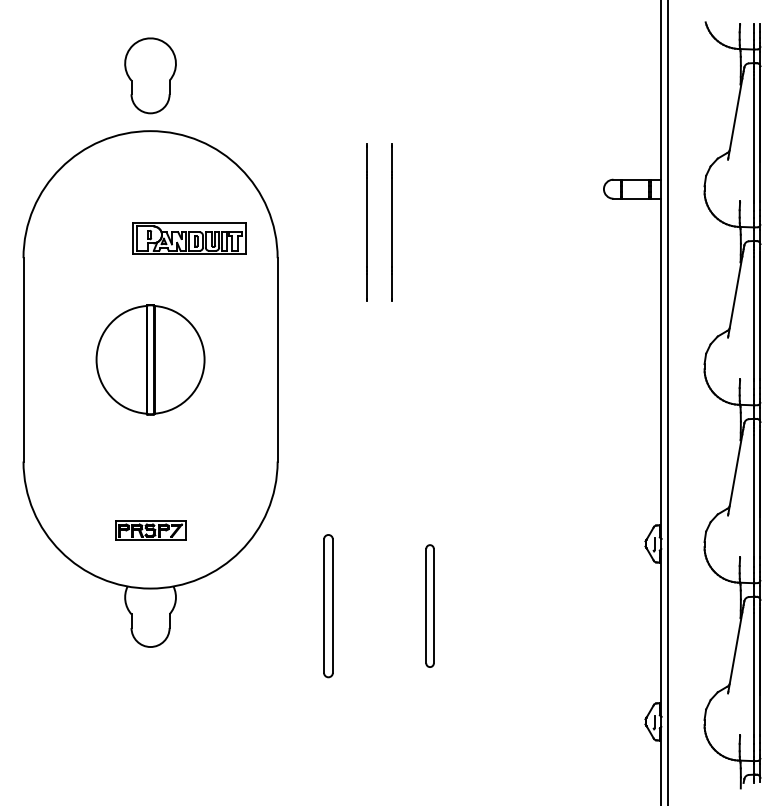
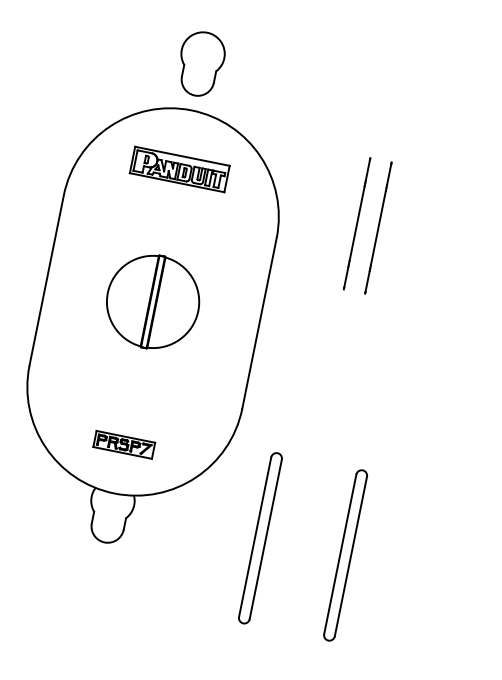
part: (189, 238) -> (179, 169), moved
part: (328, 605) -> (260, 537), size x1.43
part: (429, 605) -> (345, 554), size x1.67

